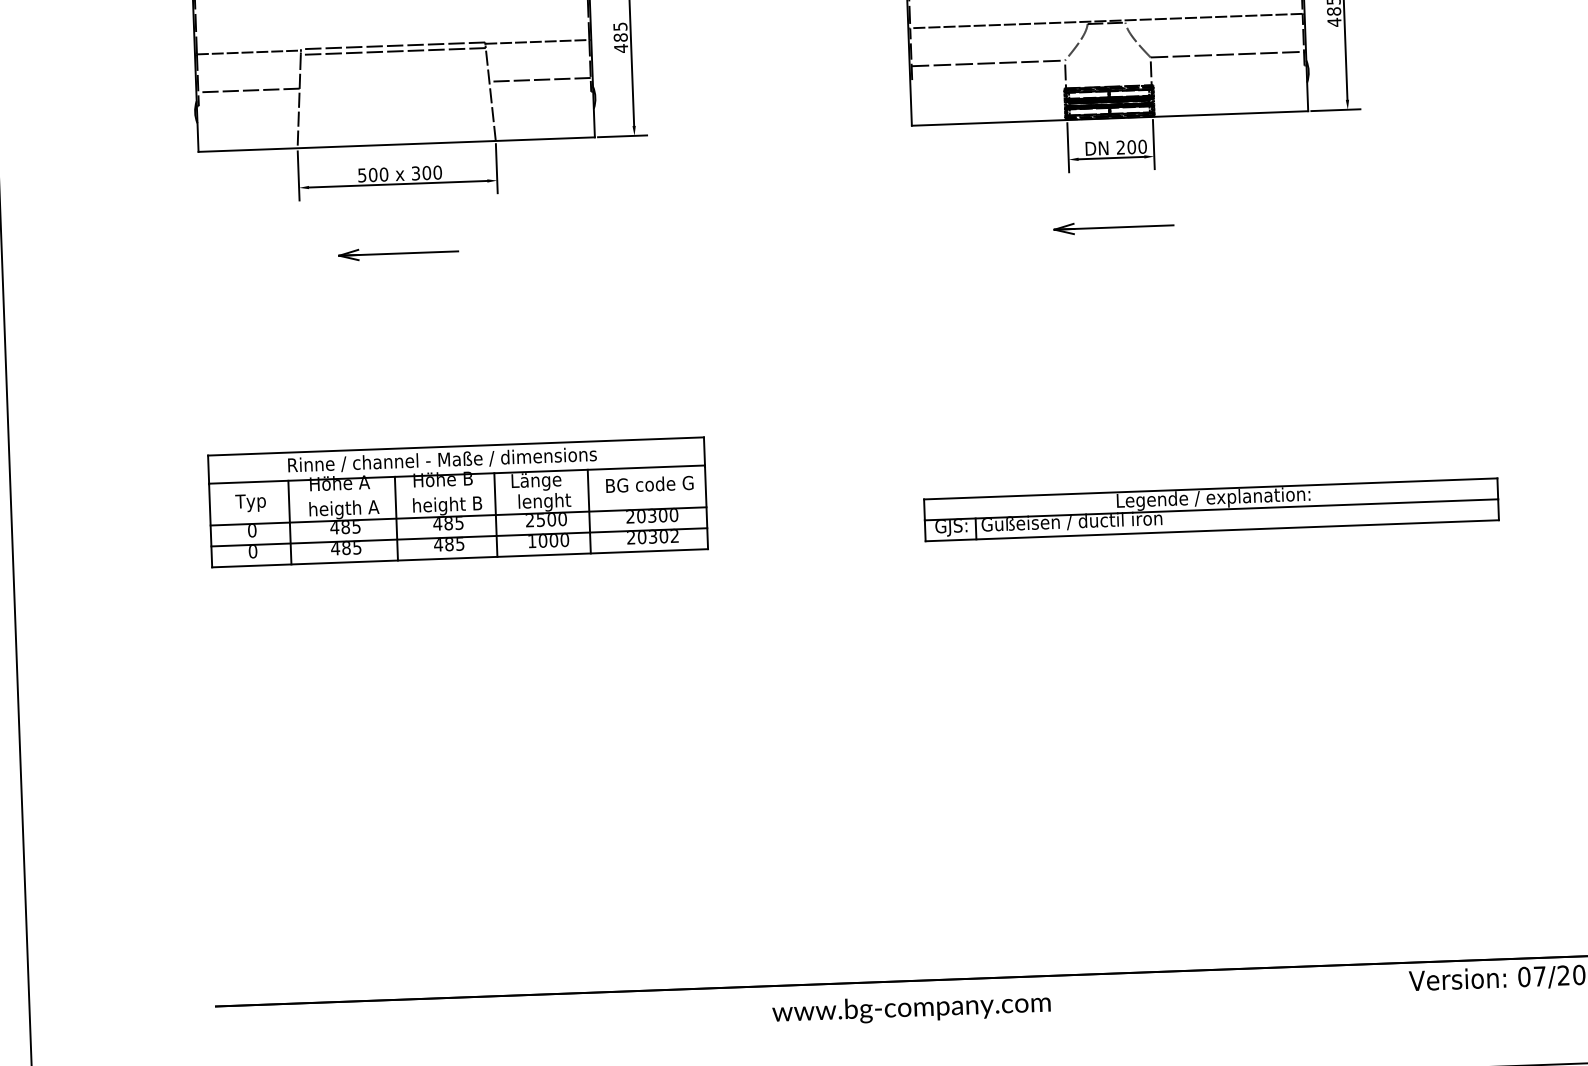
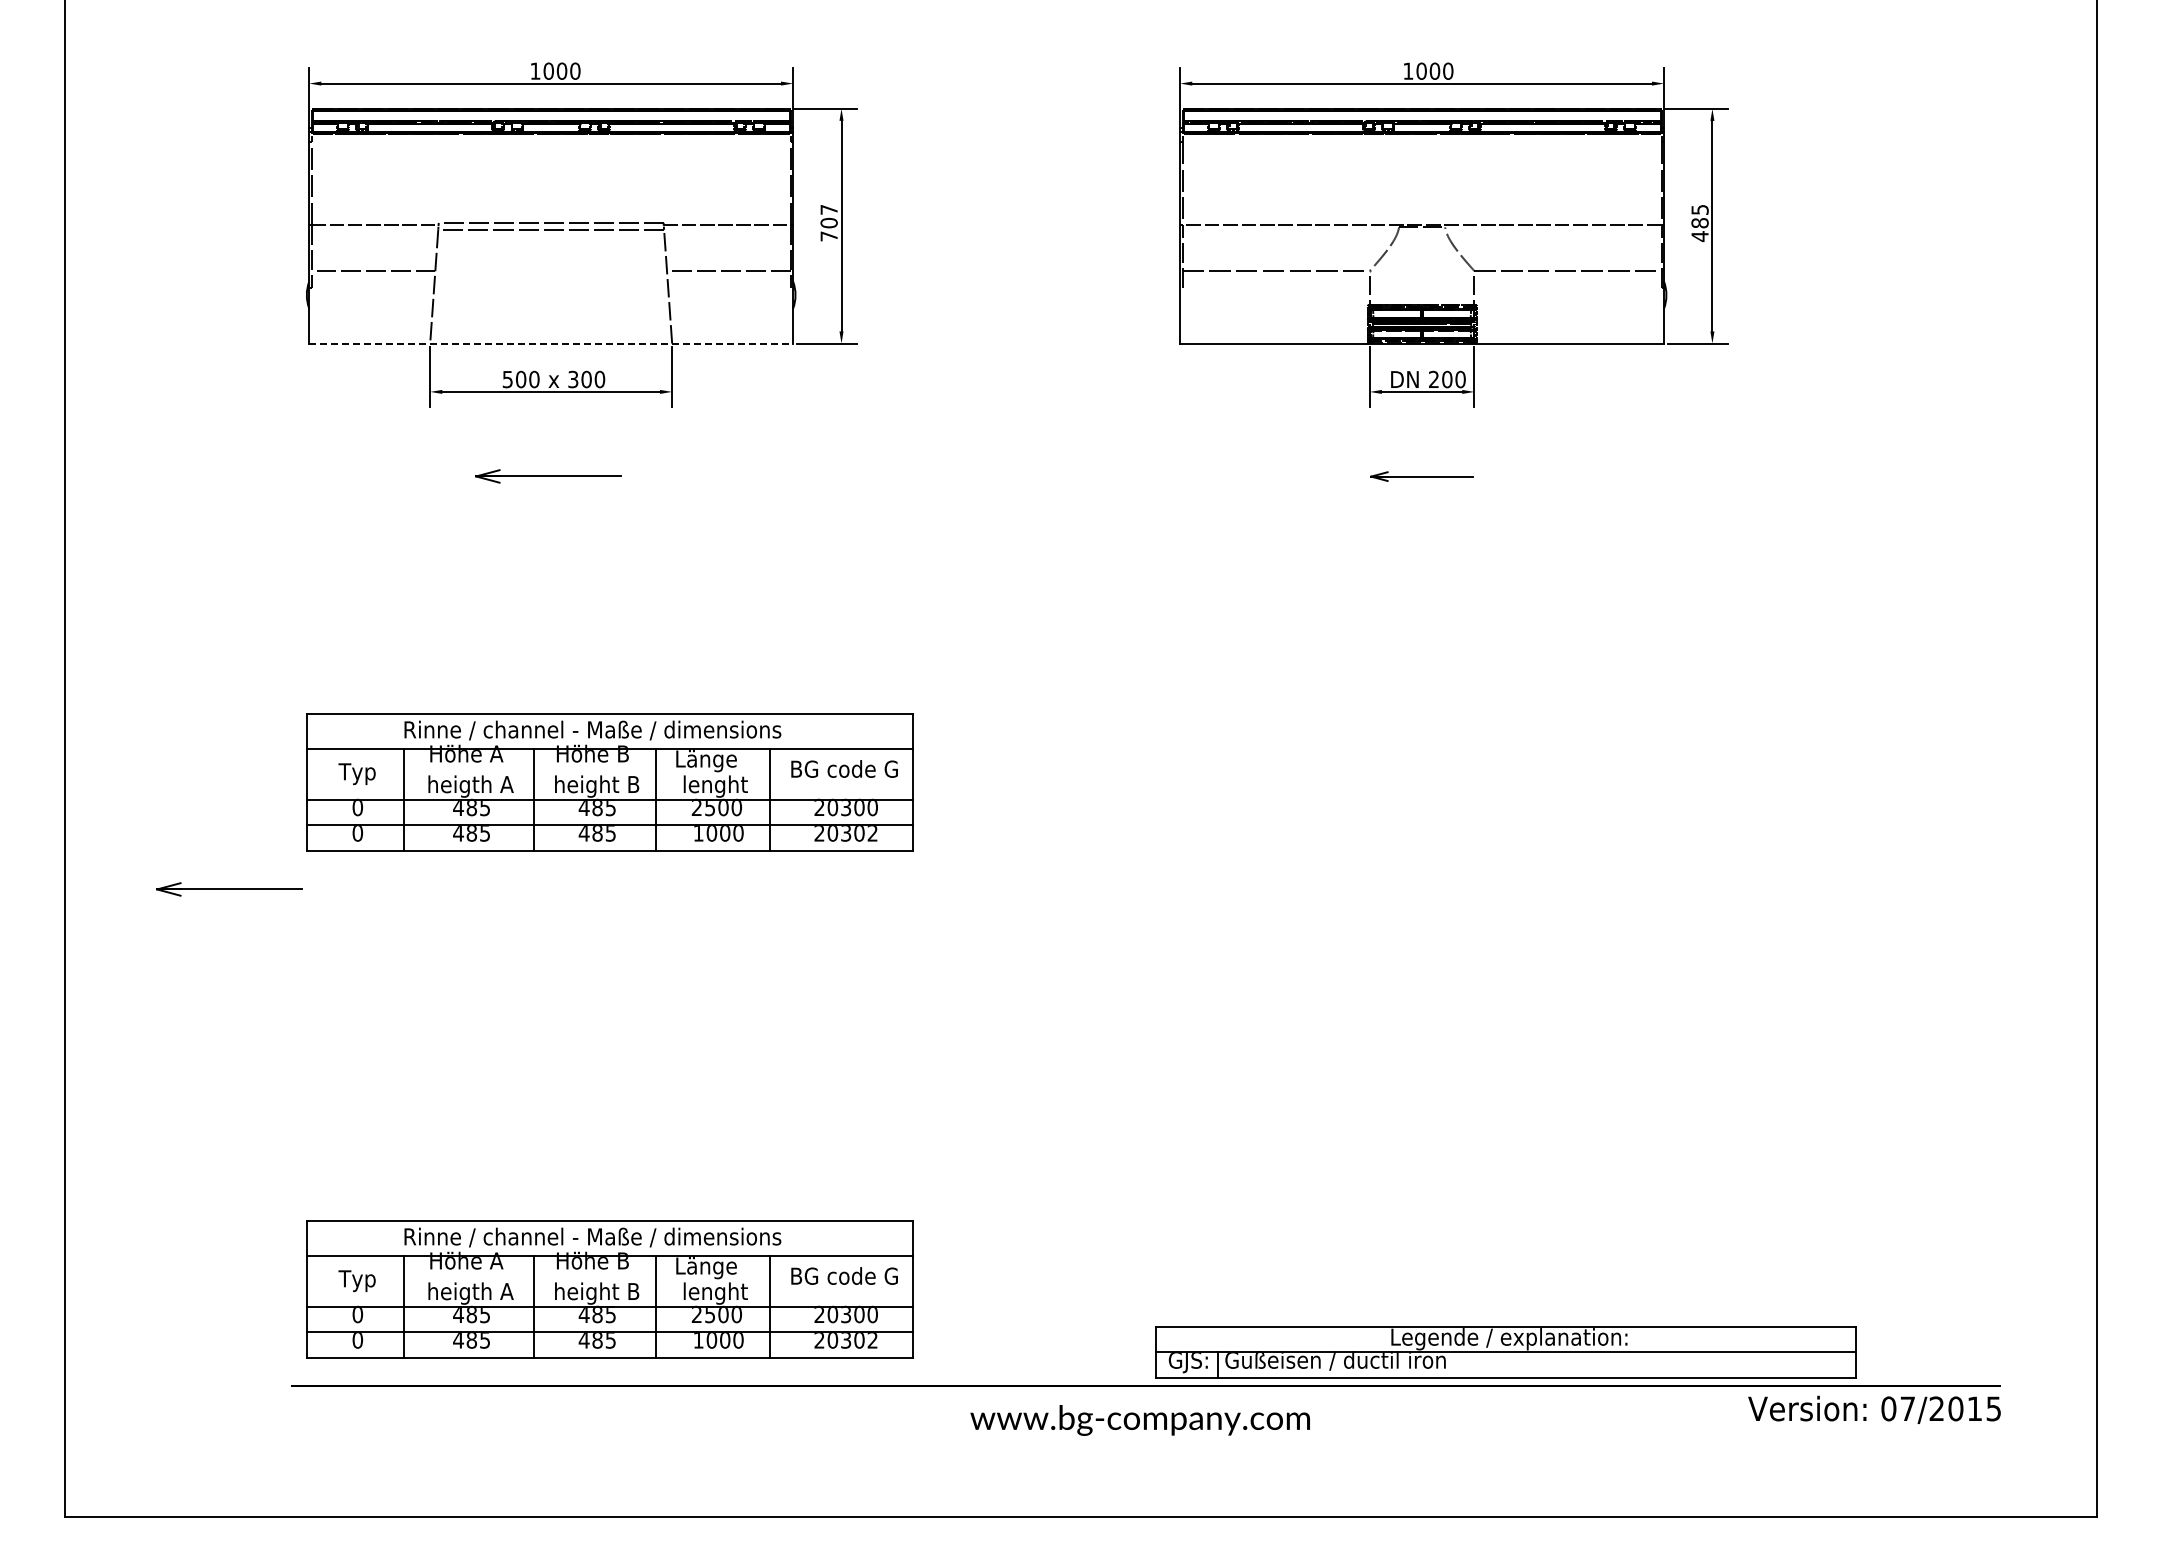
text: (620, 37) -> (828, 223), 485 -> 707
line: (396, 144) -> (551, 343), solid -> dashed
part: (1113, 227) -> (1421, 476), size x0.7
part: (1210, 510) -> (1505, 1352), moved
part: (149, 601) -> (229, 889), added
part: (472, 917) -> (609, 1289), added

